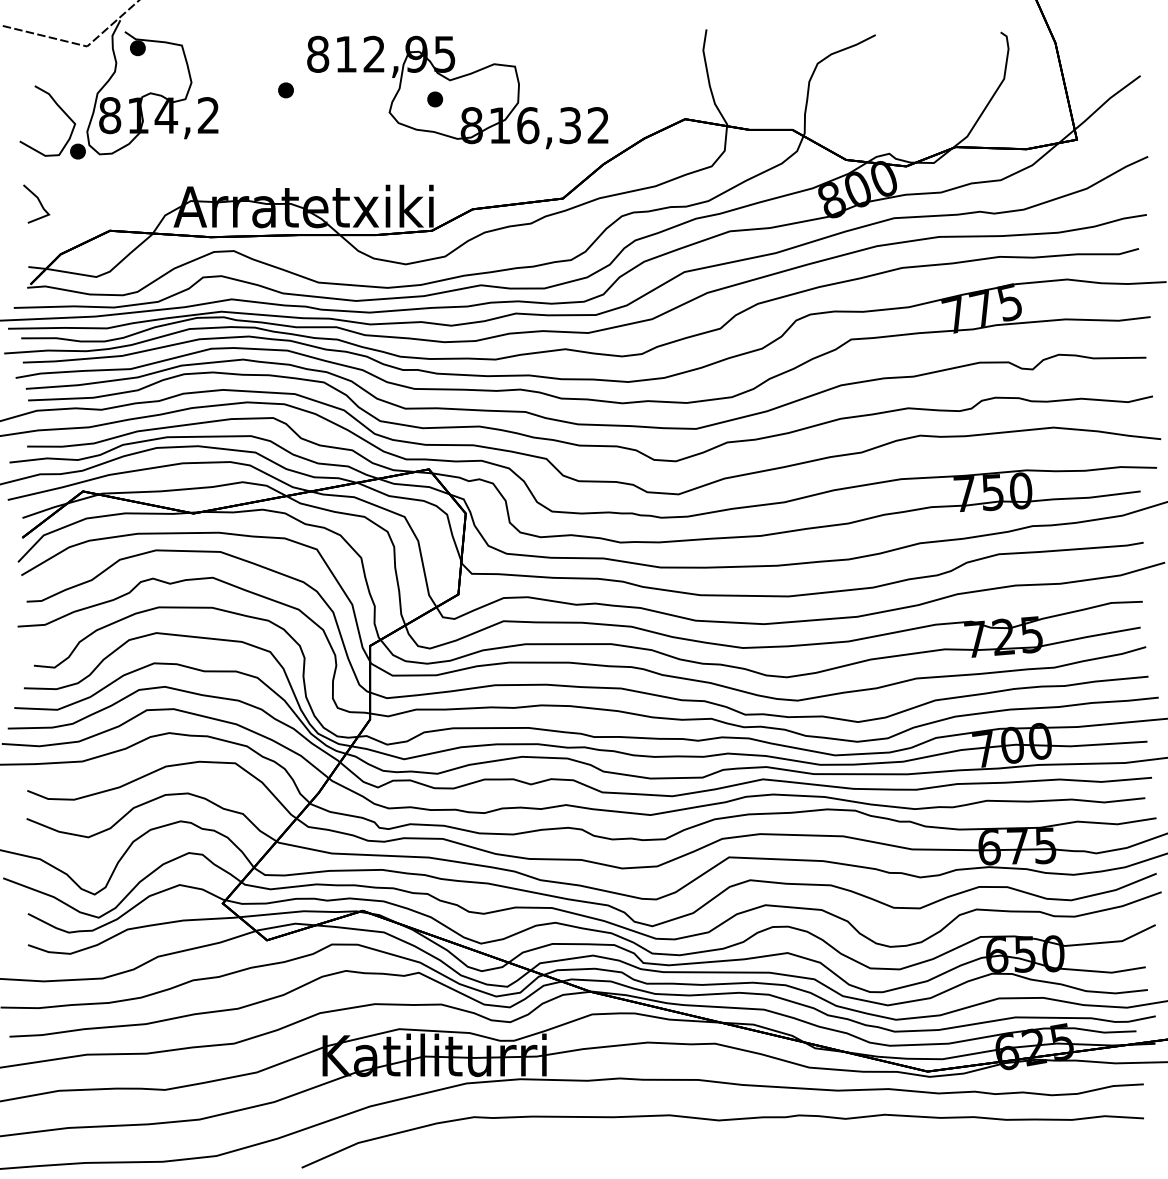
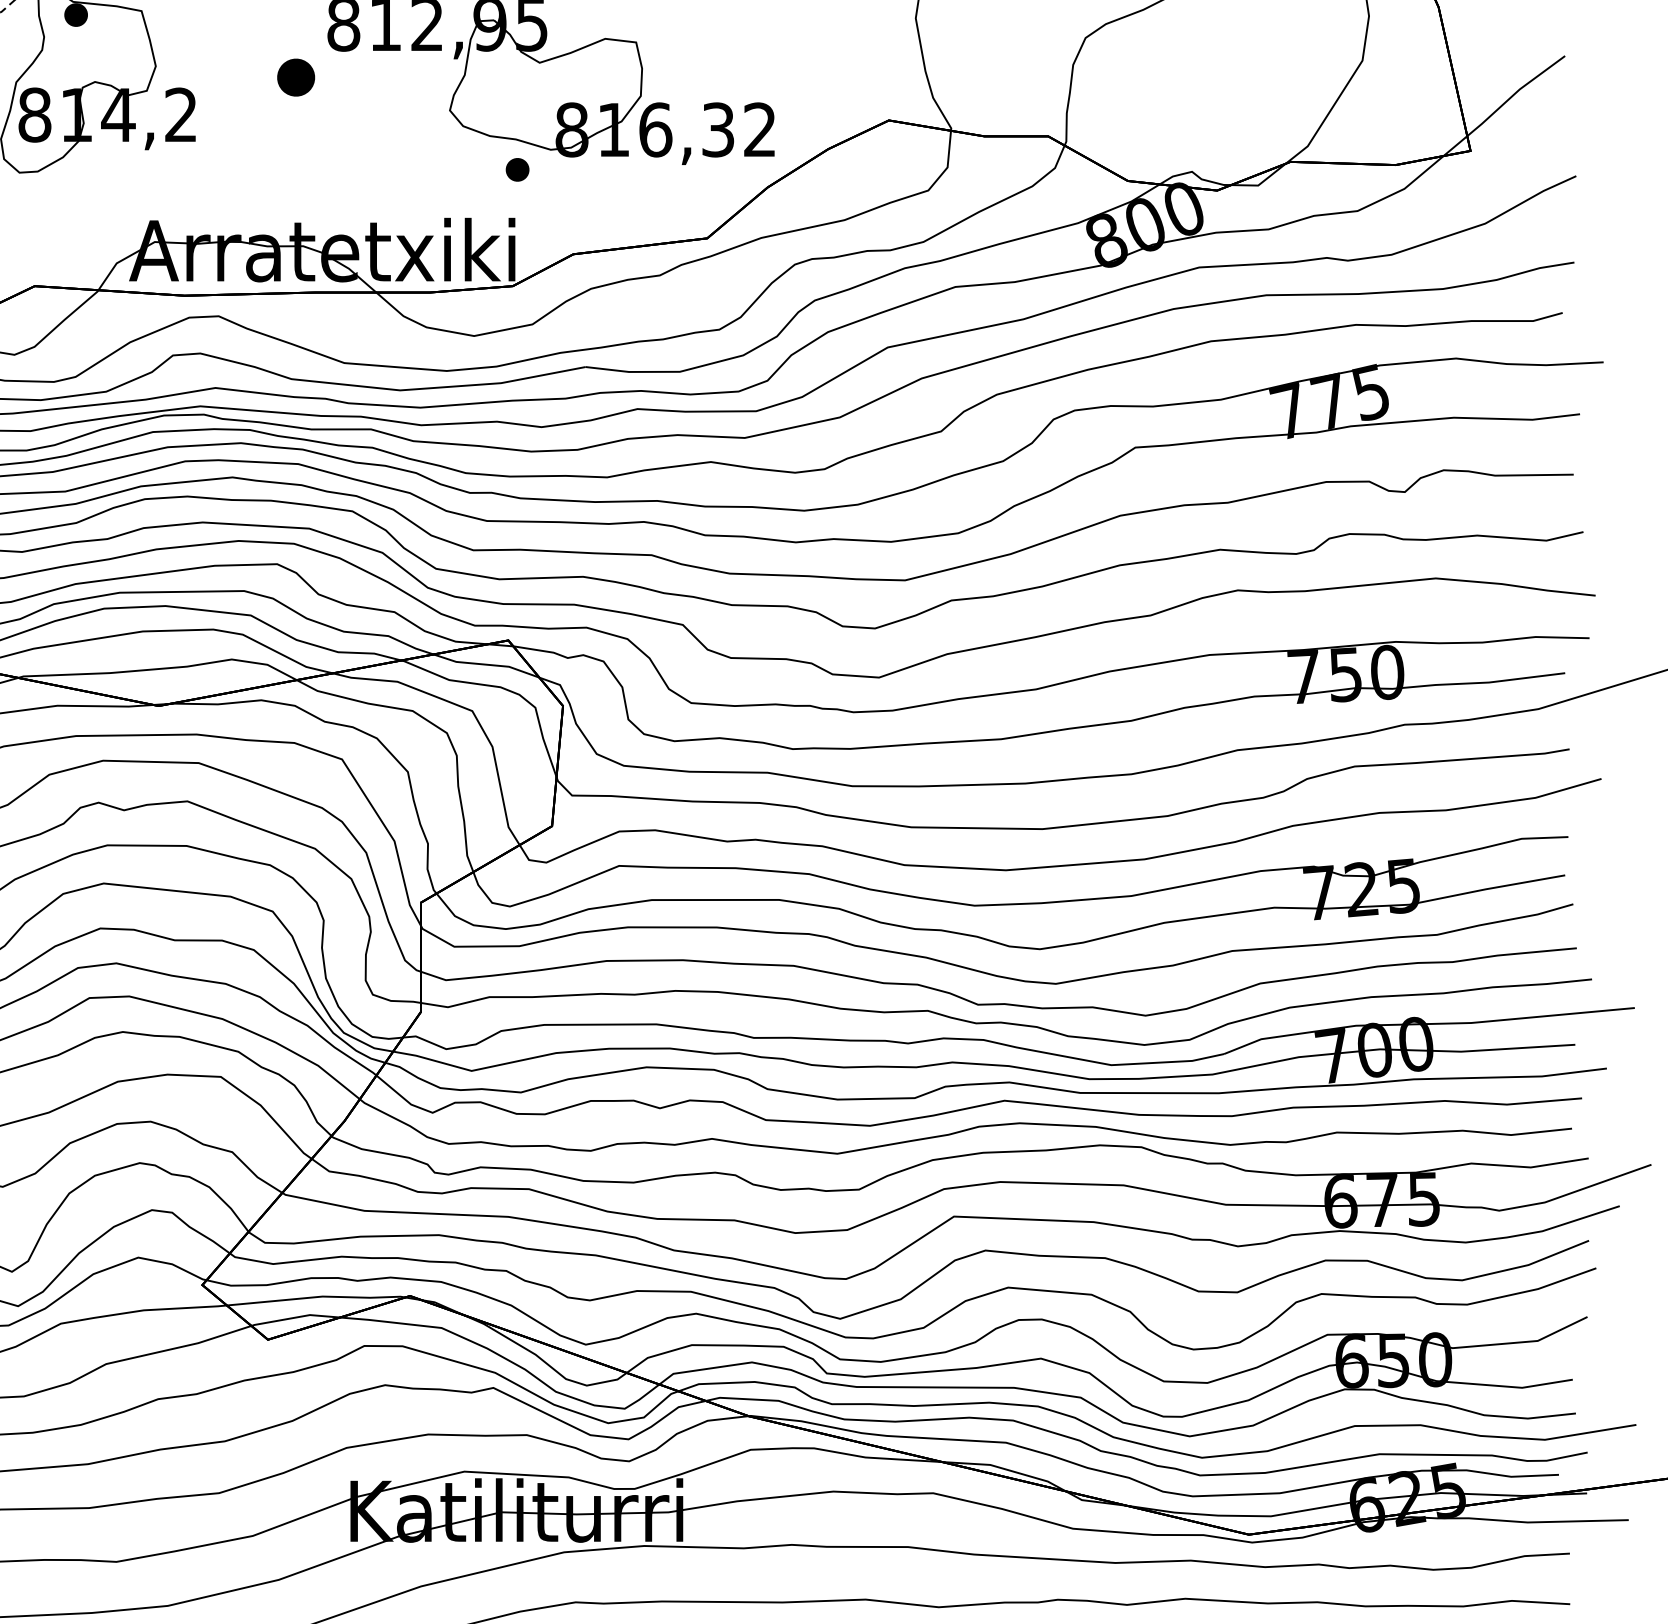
part: (285, 90) -> (295, 77), size x1.6
part: (434, 99) -> (516, 169), moved

